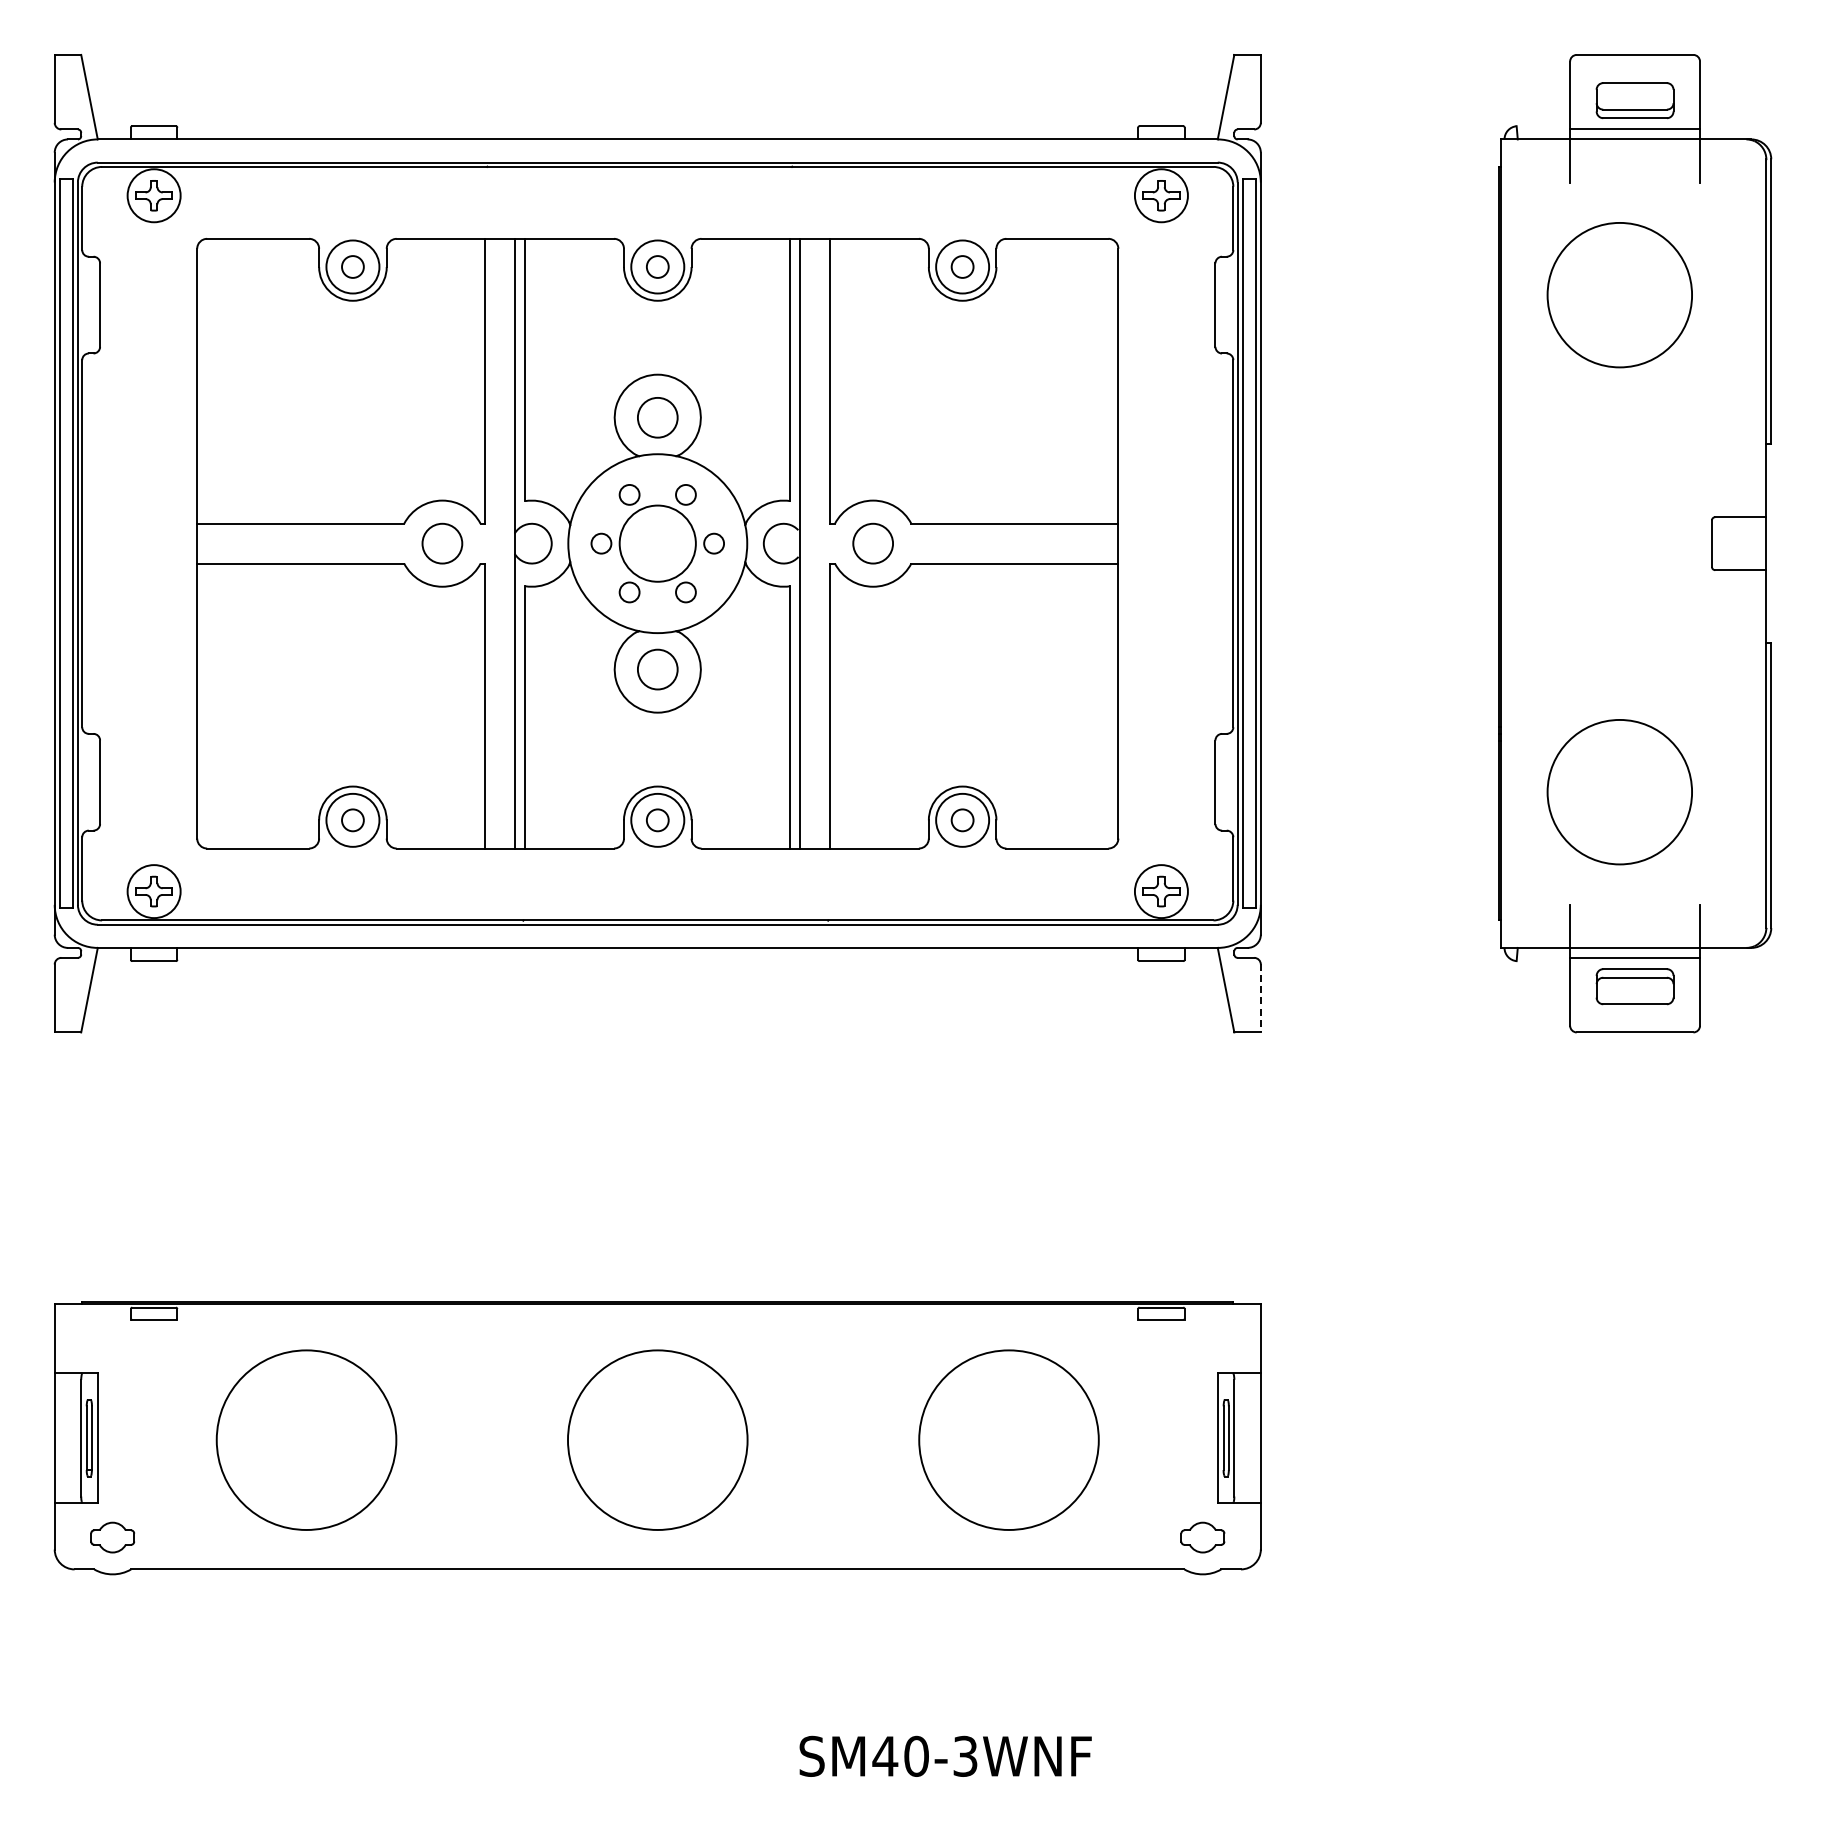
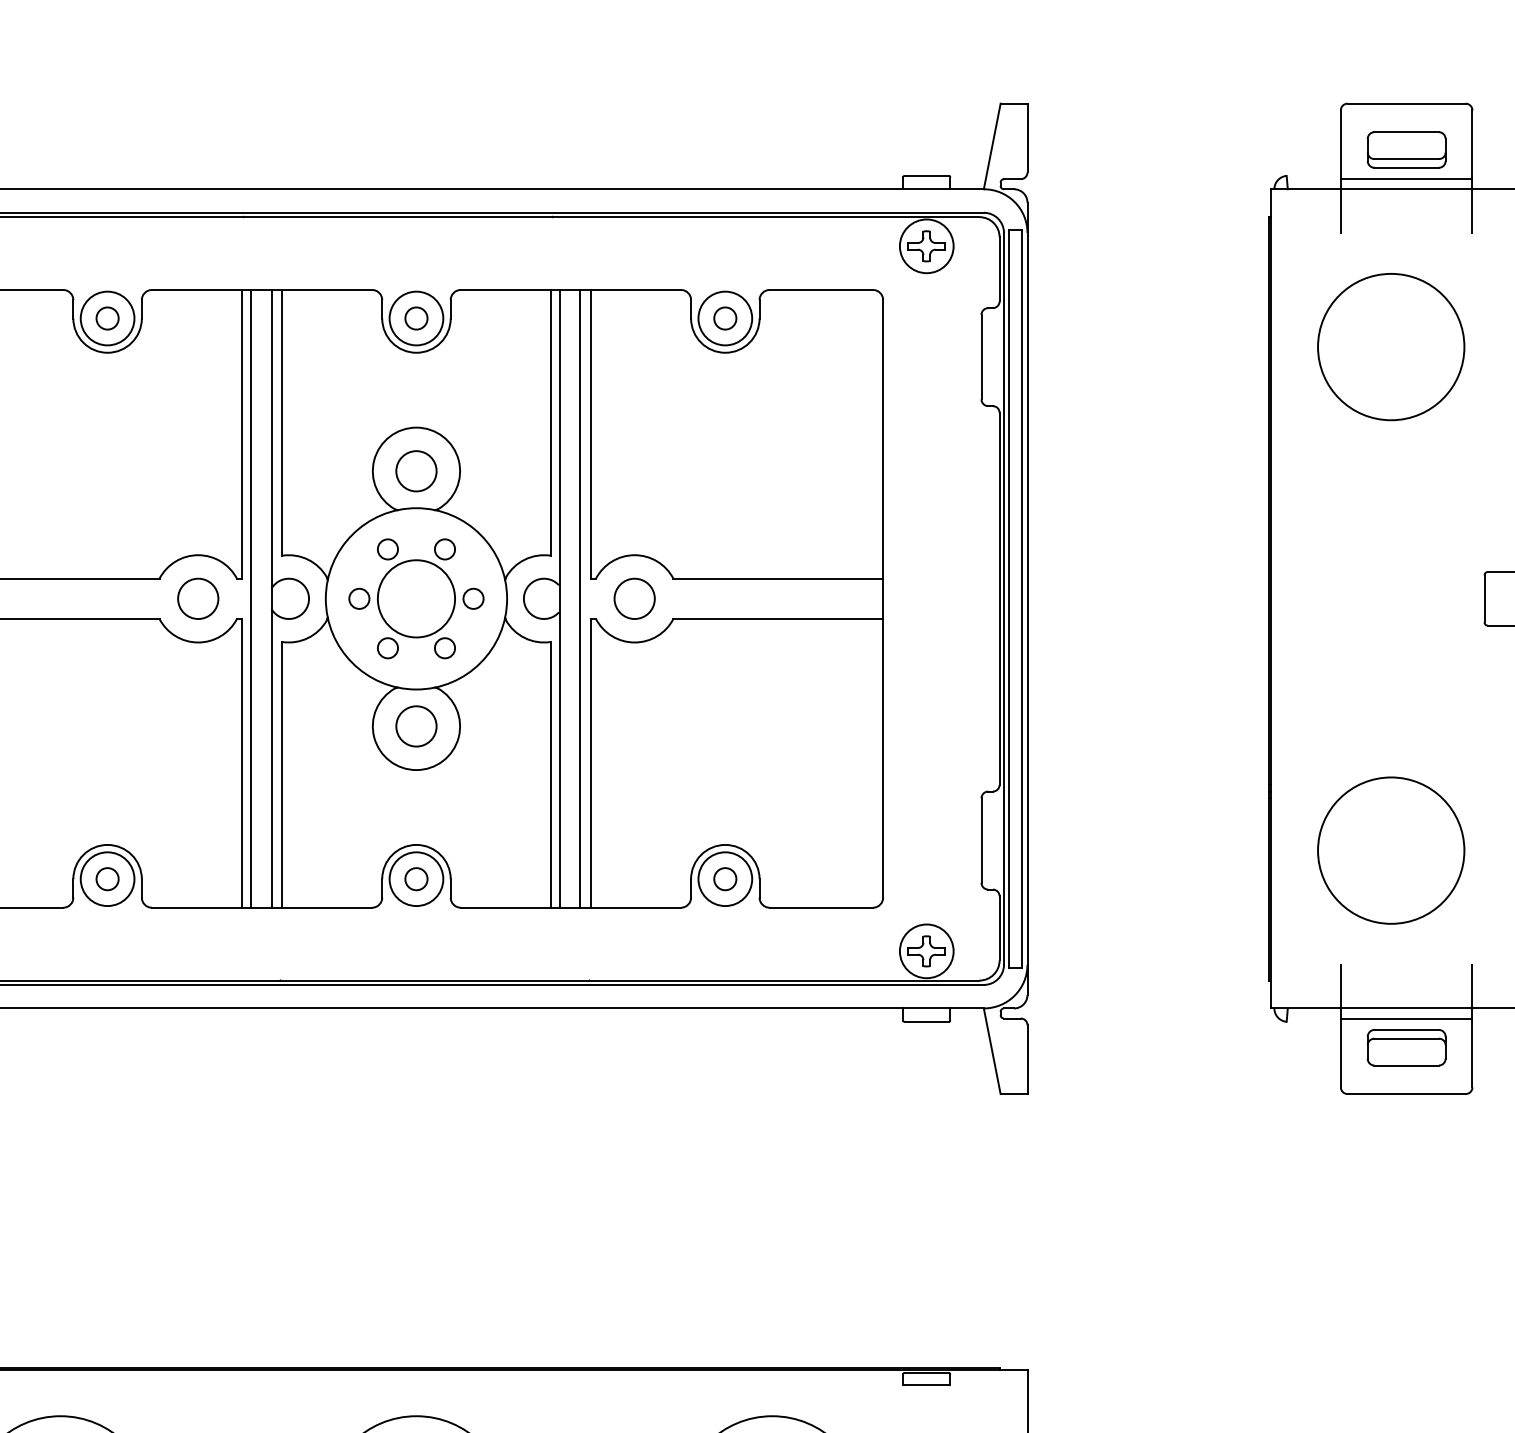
line: (494, 543) -> (251, 598), added
line: (819, 543) -> (580, 598), added
line: (1260, 998) -> (1027, 1059), dashed -> solid

